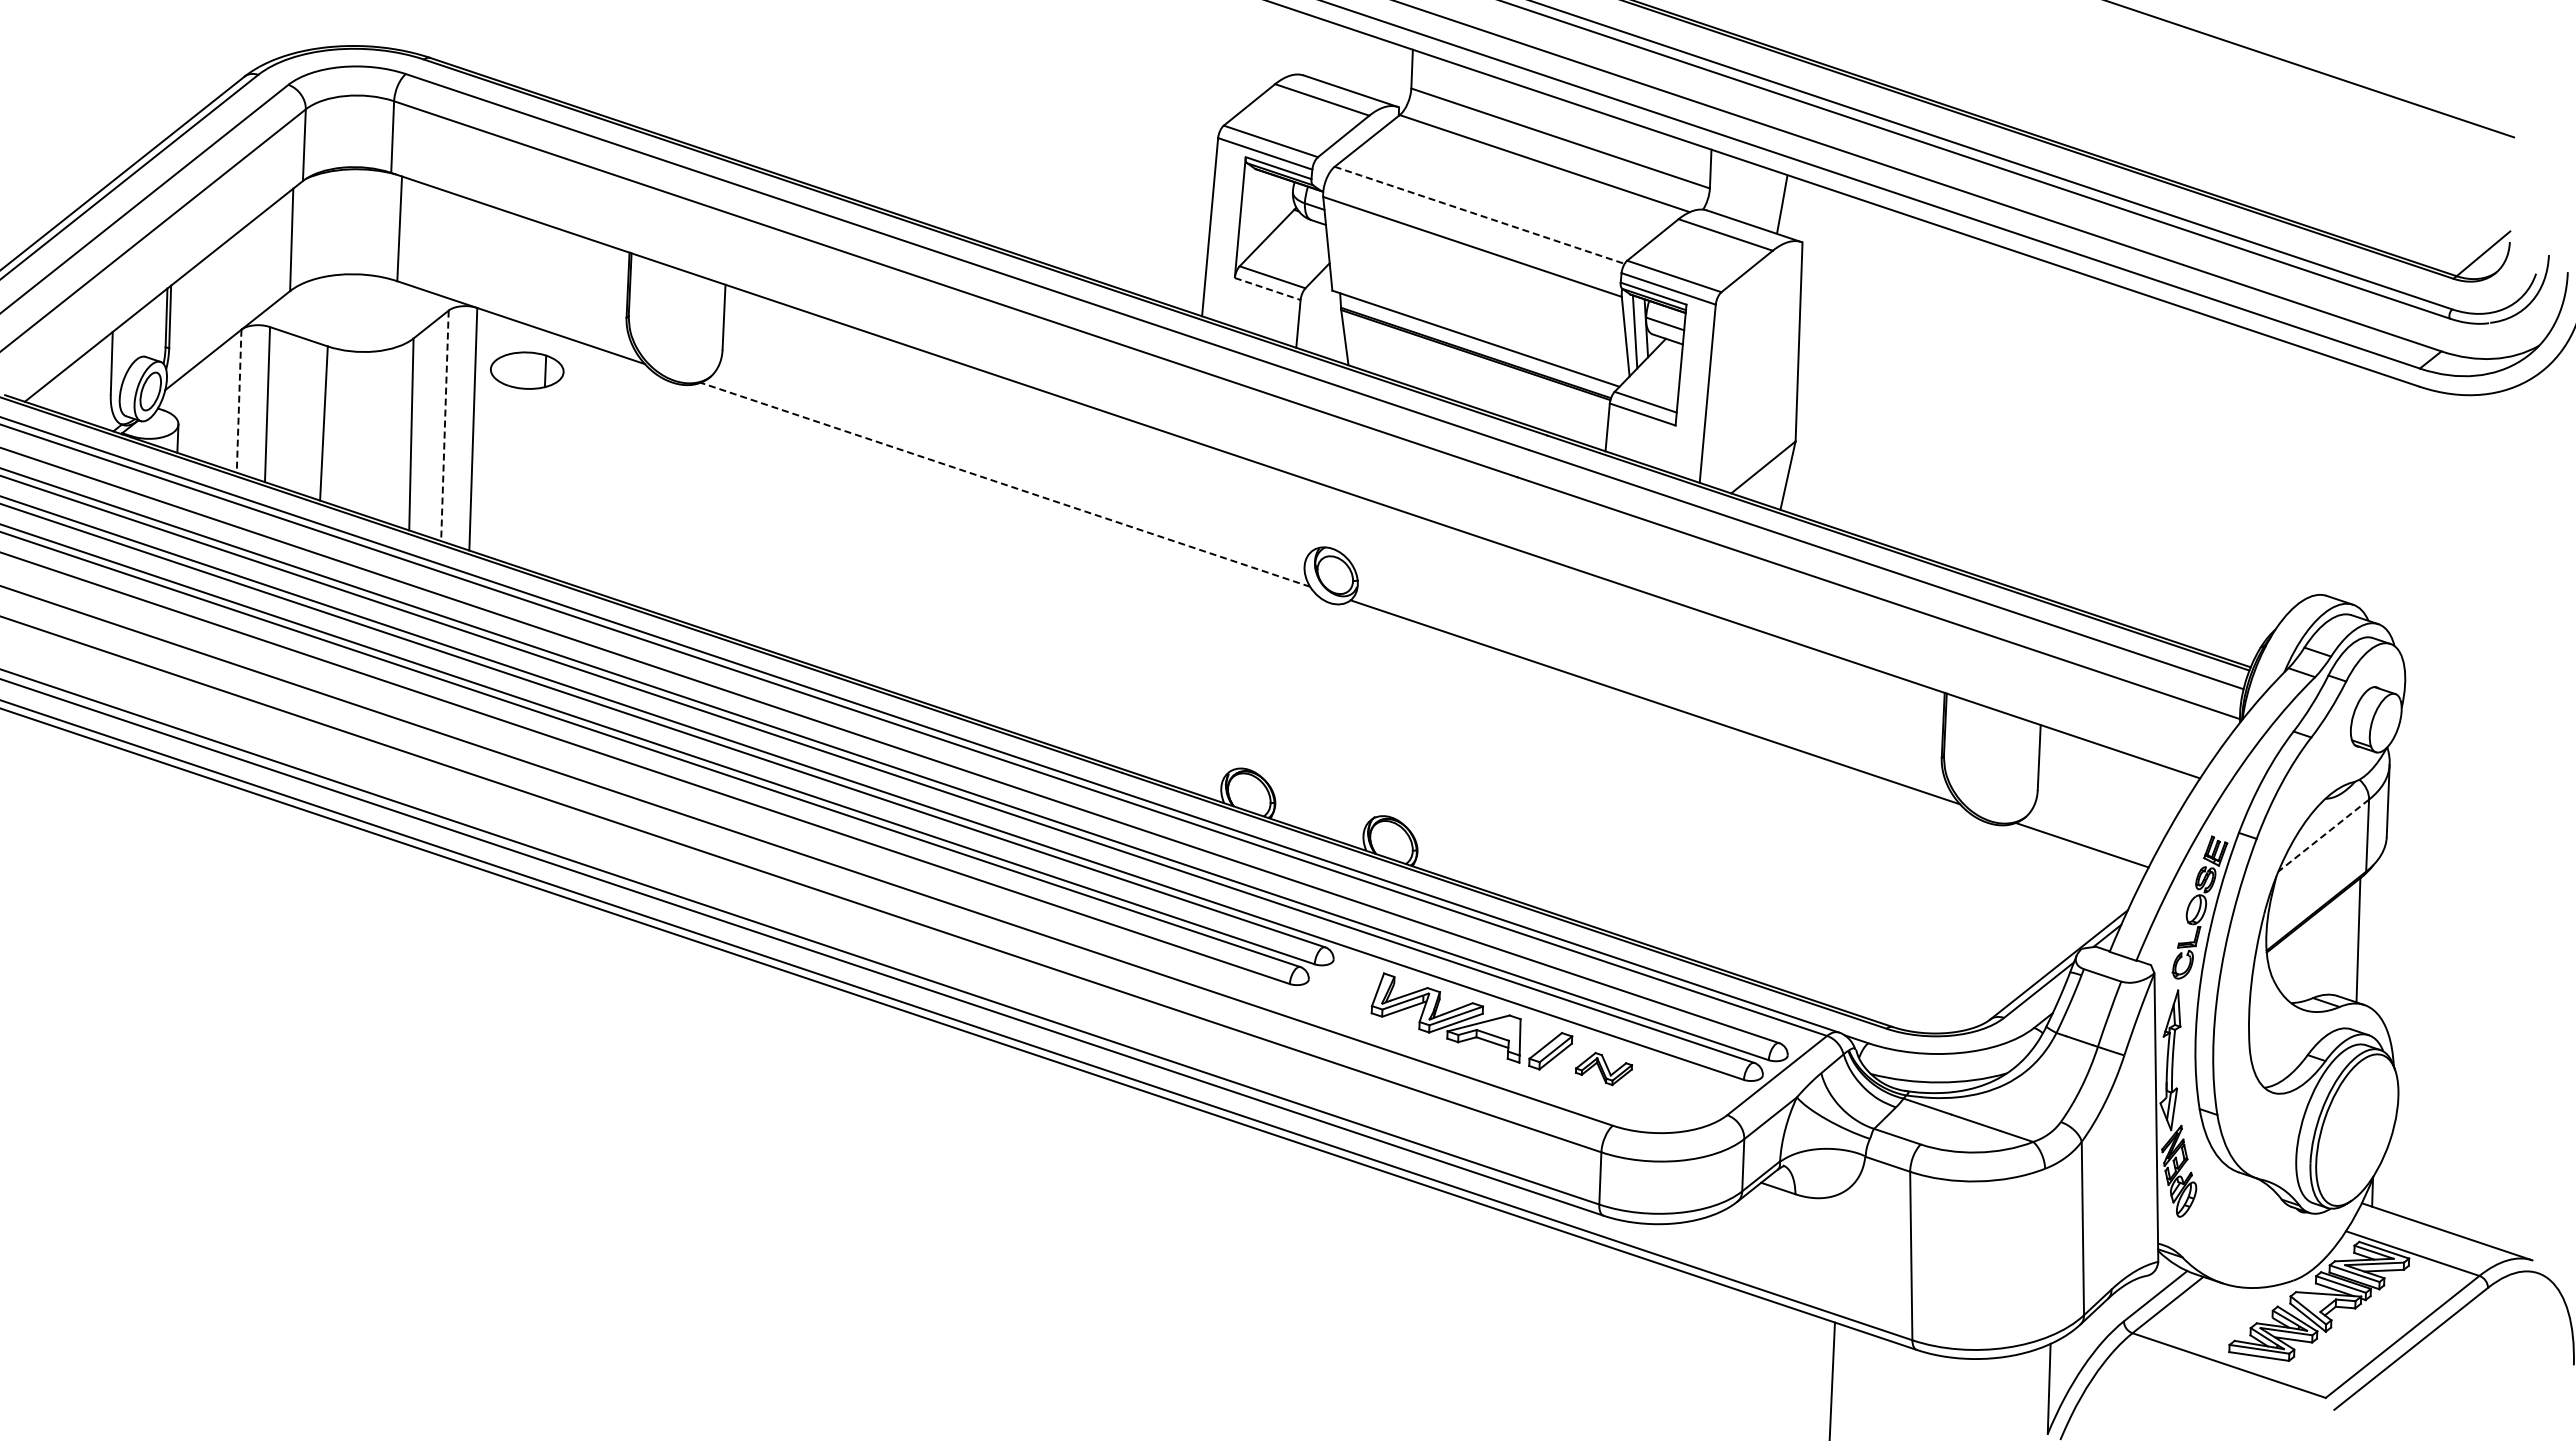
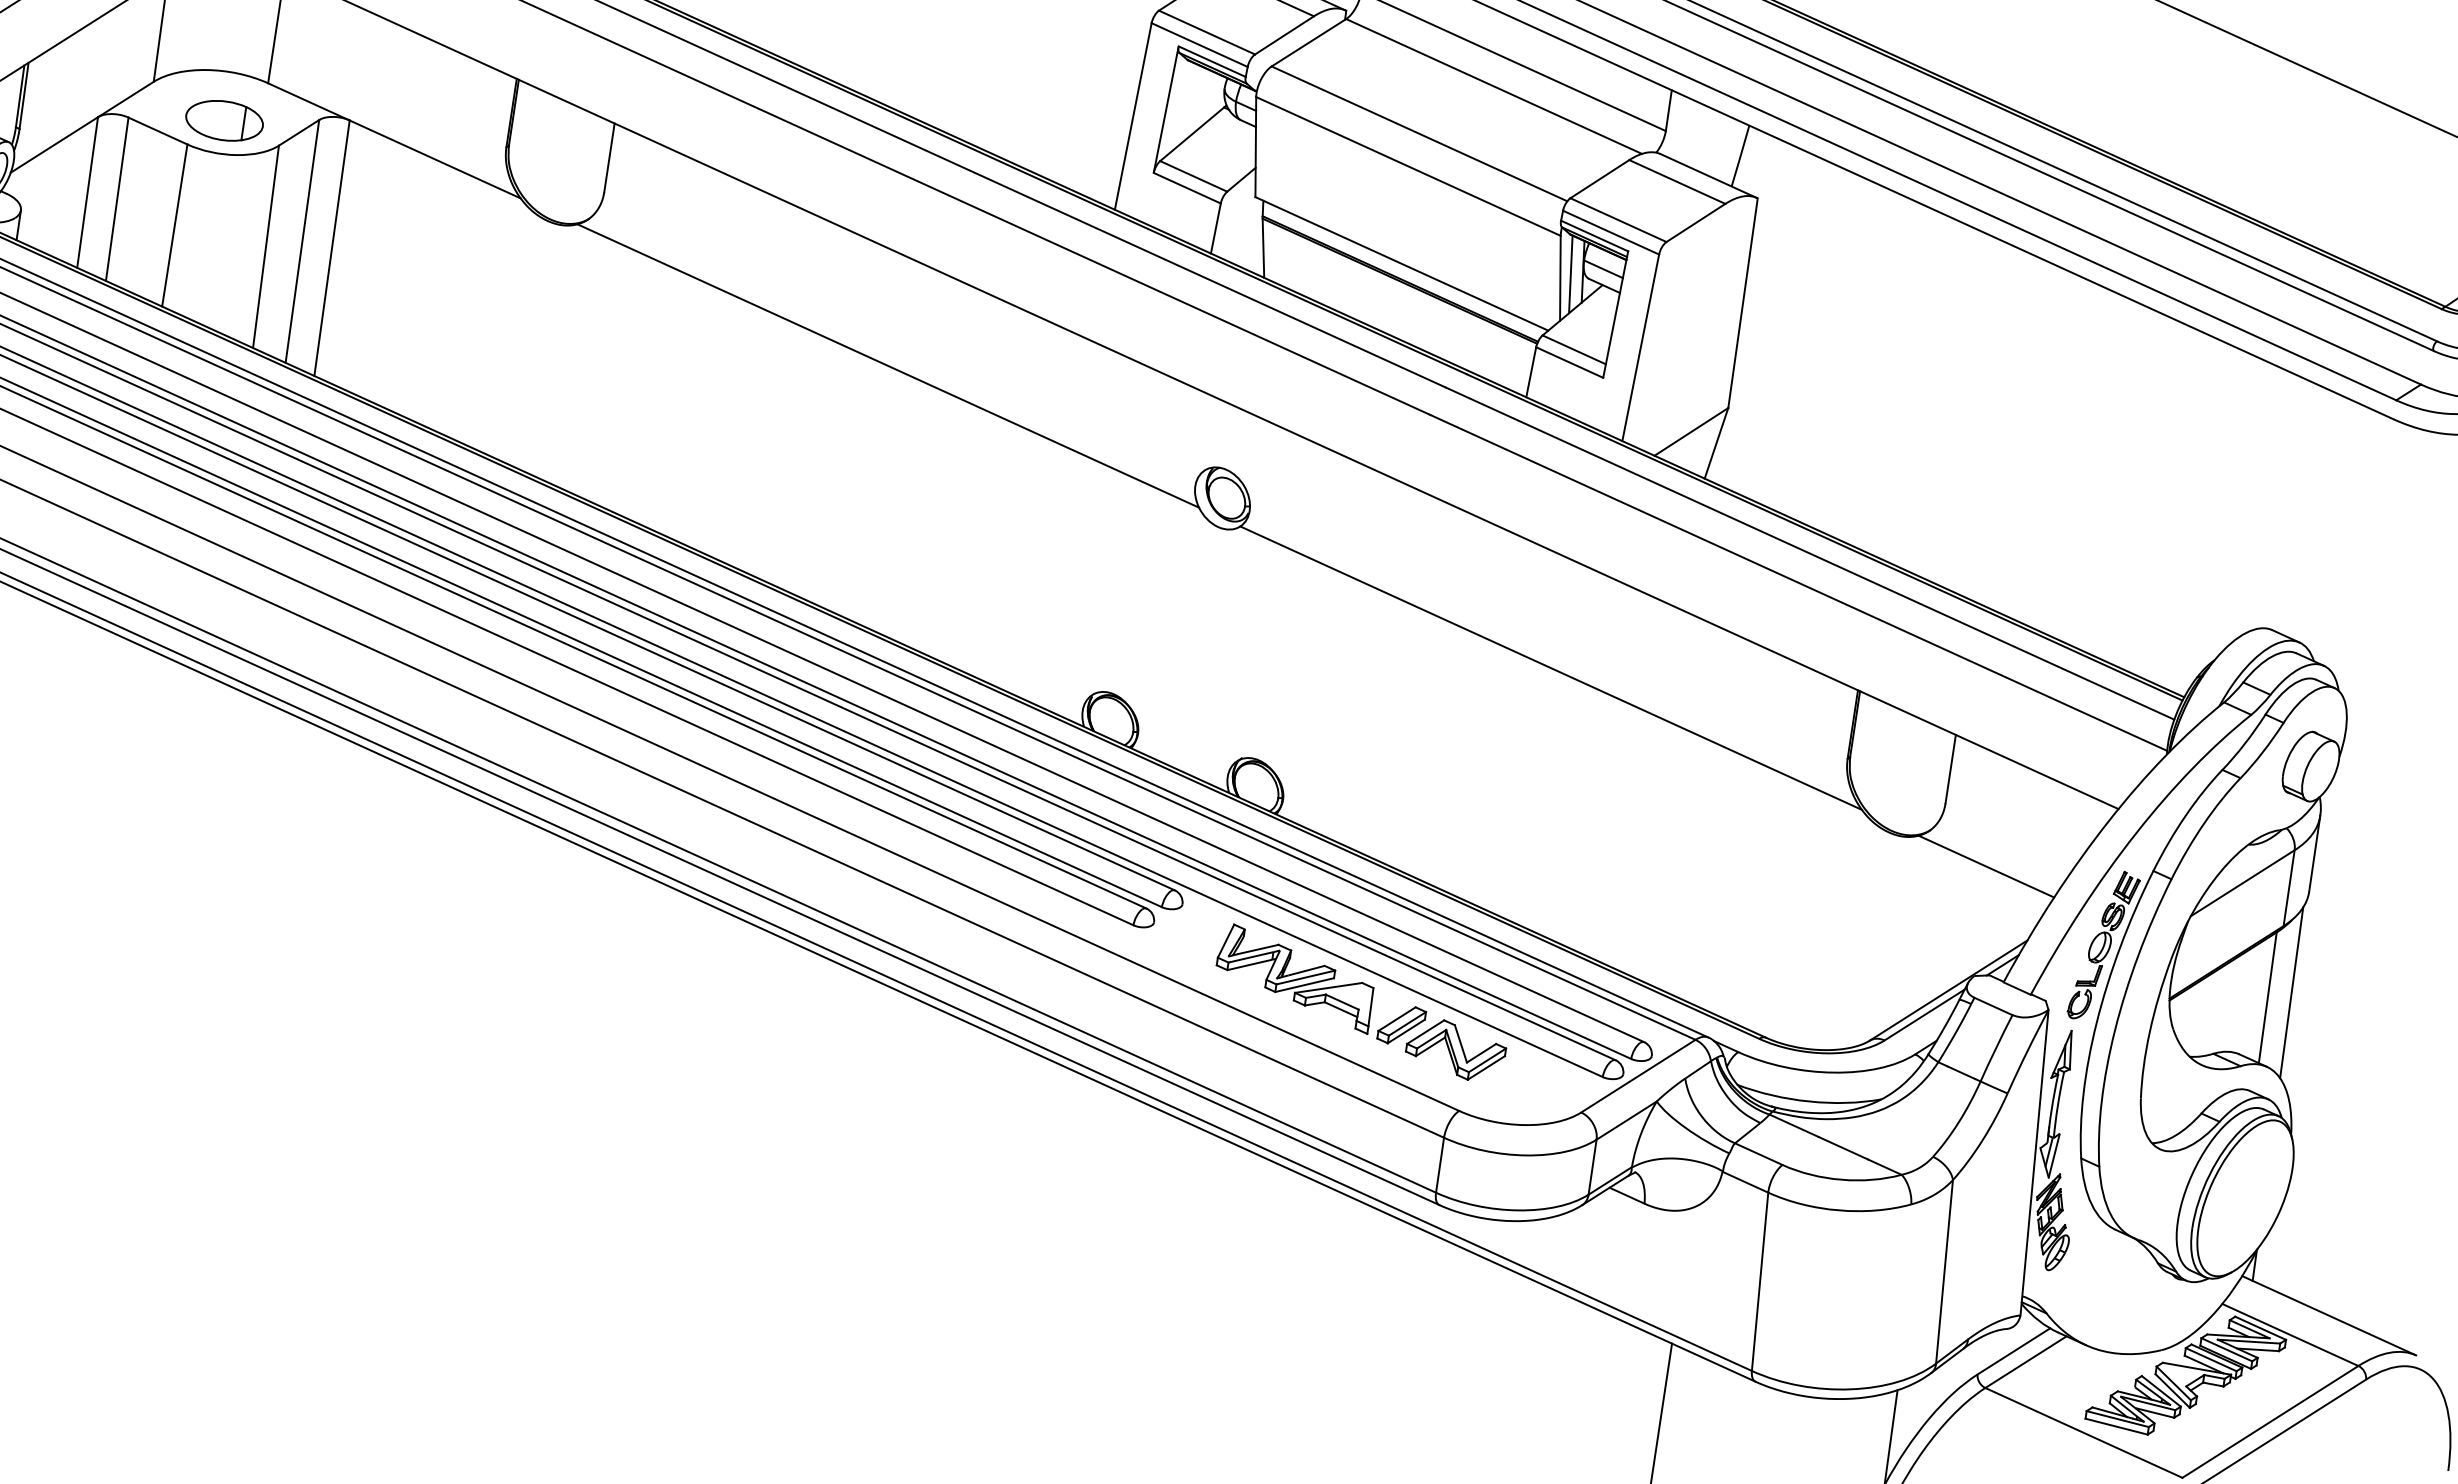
line: (1479, 215) -> (1419, 134), dashed -> solid
line: (1267, 289) -> (1186, 188), dashed -> solid
part: (527, 370) -> (224, 120), moved
line: (239, 401) -> (87, 192), dashed -> solid
line: (444, 426) -> (301, 242), dashed -> solid
line: (1004, 484) -> (887, 365), dashed -> solid
line: (2323, 835) -> (2242, 883), dashed -> solid
line: (2379, 933) -> (2290, 992), added
part: (1603, 1068) -> (1455, 1049), size x1.67

